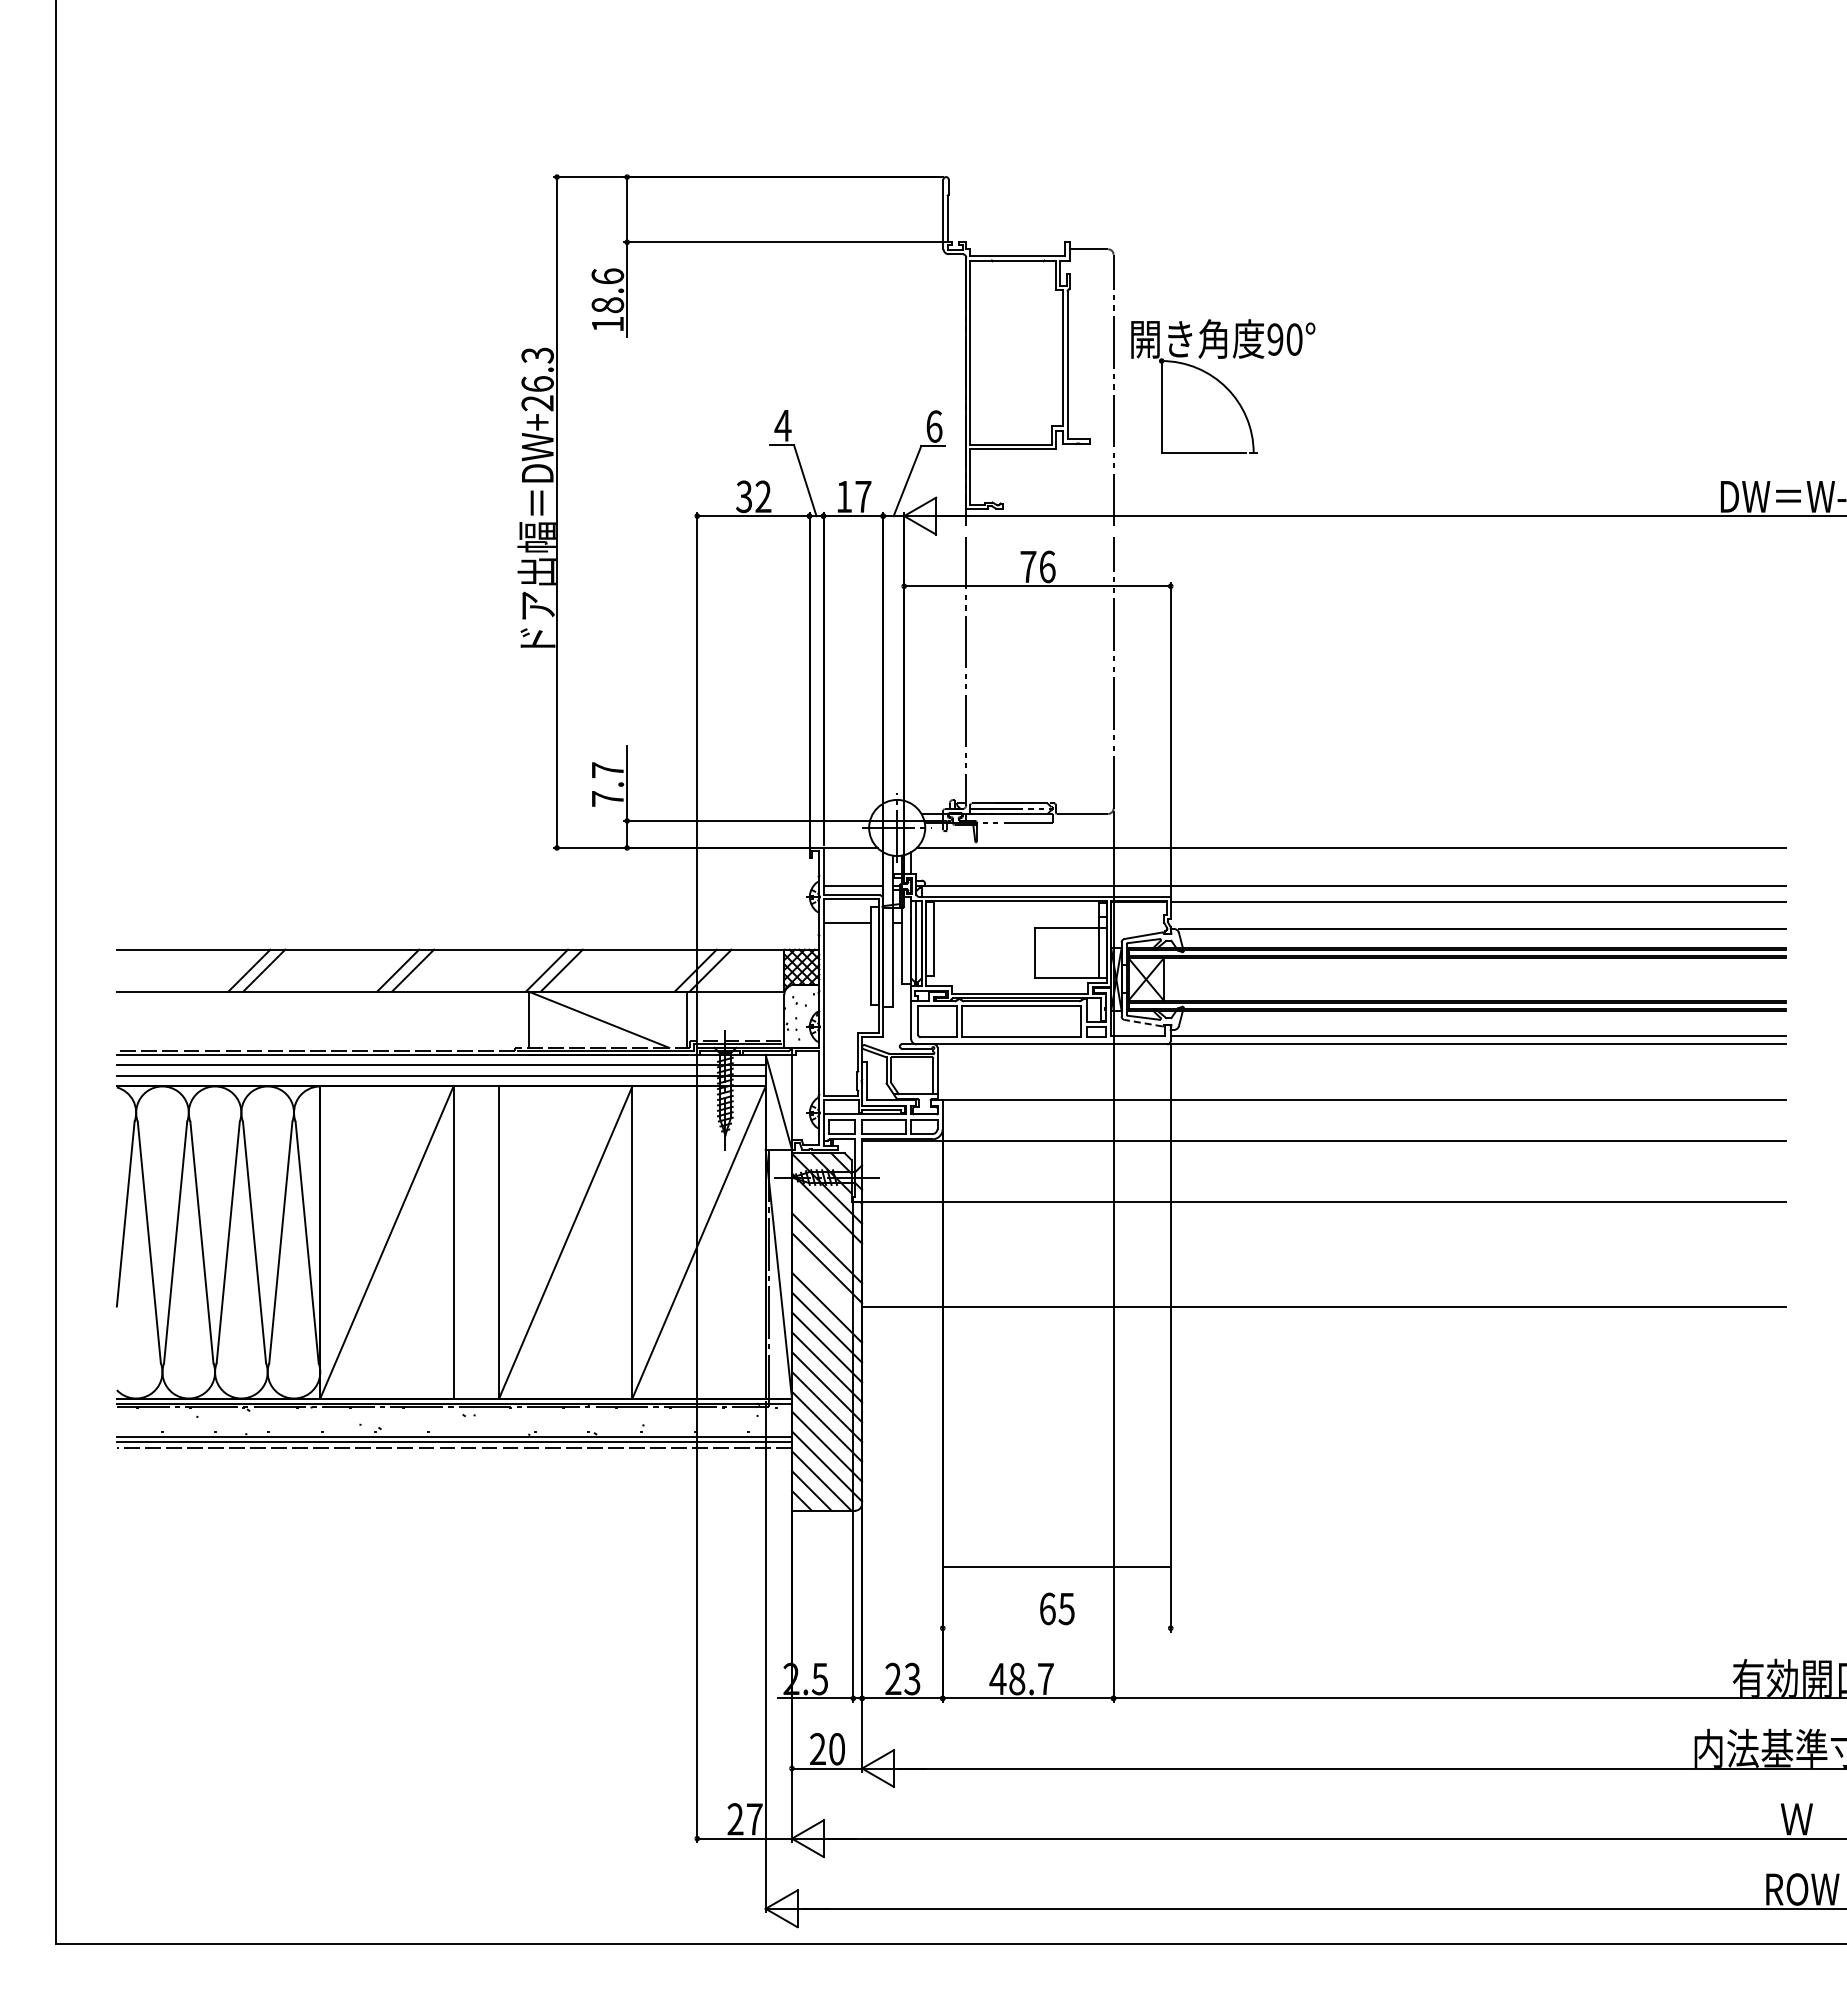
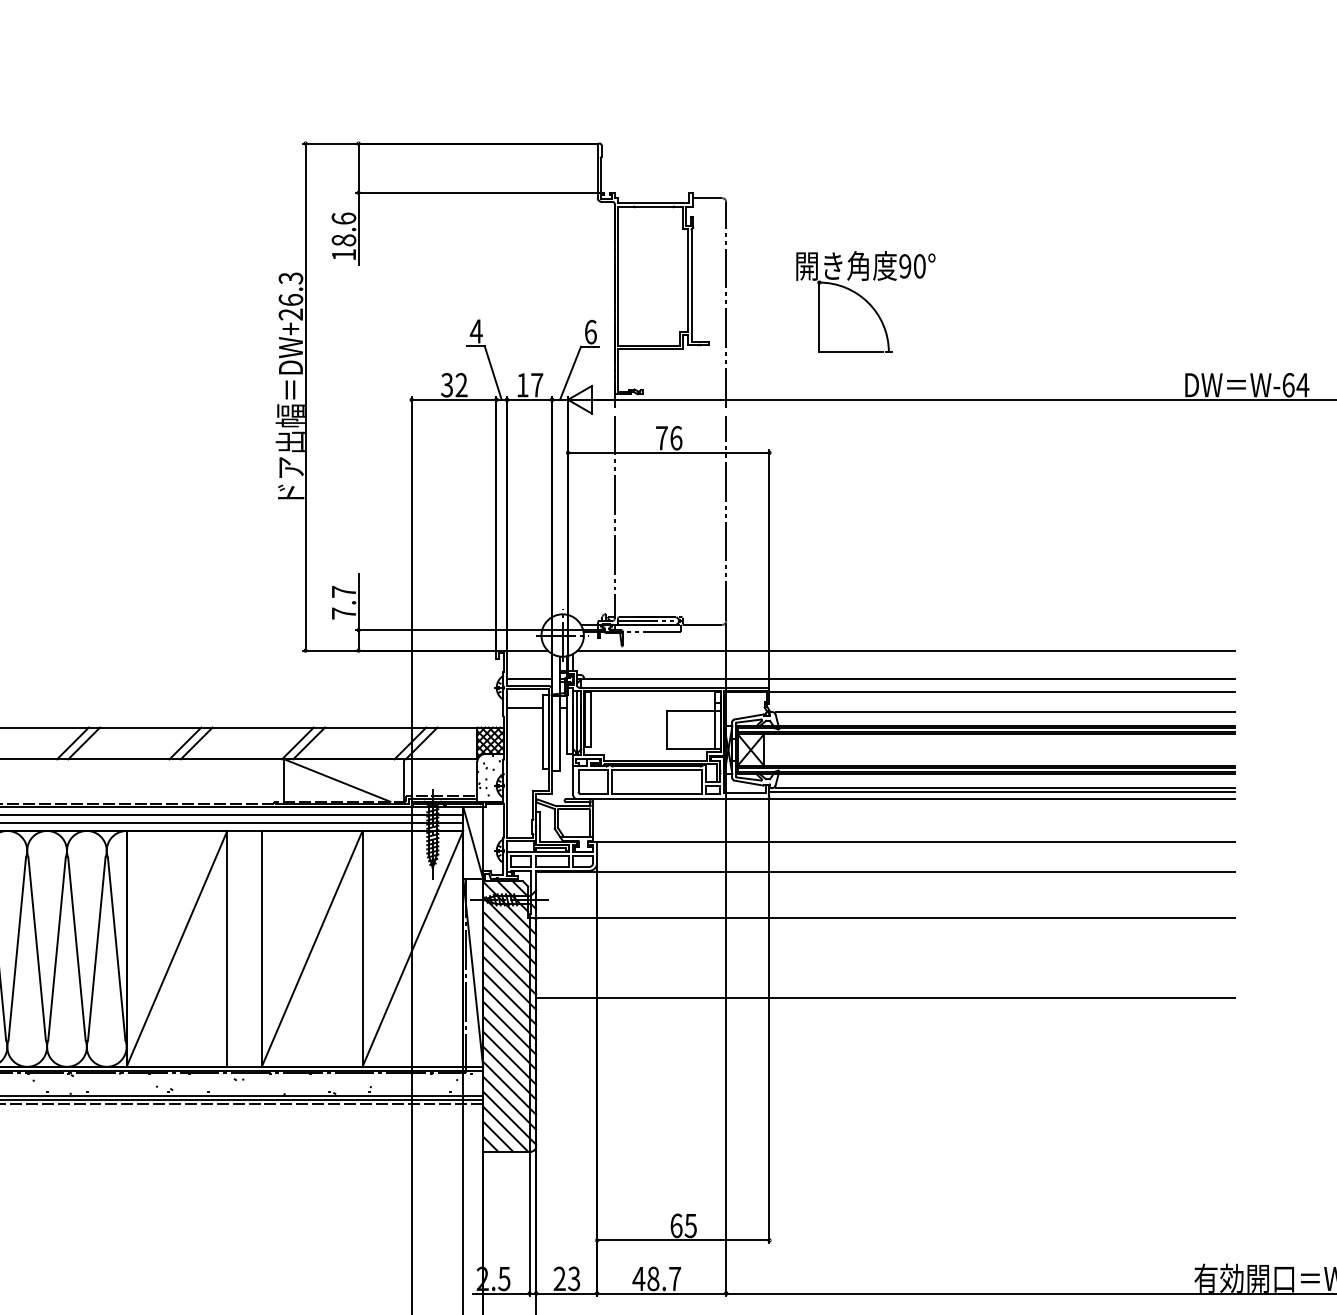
part: (1223, 386) -> (866, 301), moved
line: (1142, 1023) -> (748, 783), dashed -> solid
line: (1482, 1029) -> (1005, 787), added
line: (826, 1228) -> (509, 938), added
line: (826, 1287) -> (509, 982), added
line: (1056, 1567) -> (683, 1240), moved

